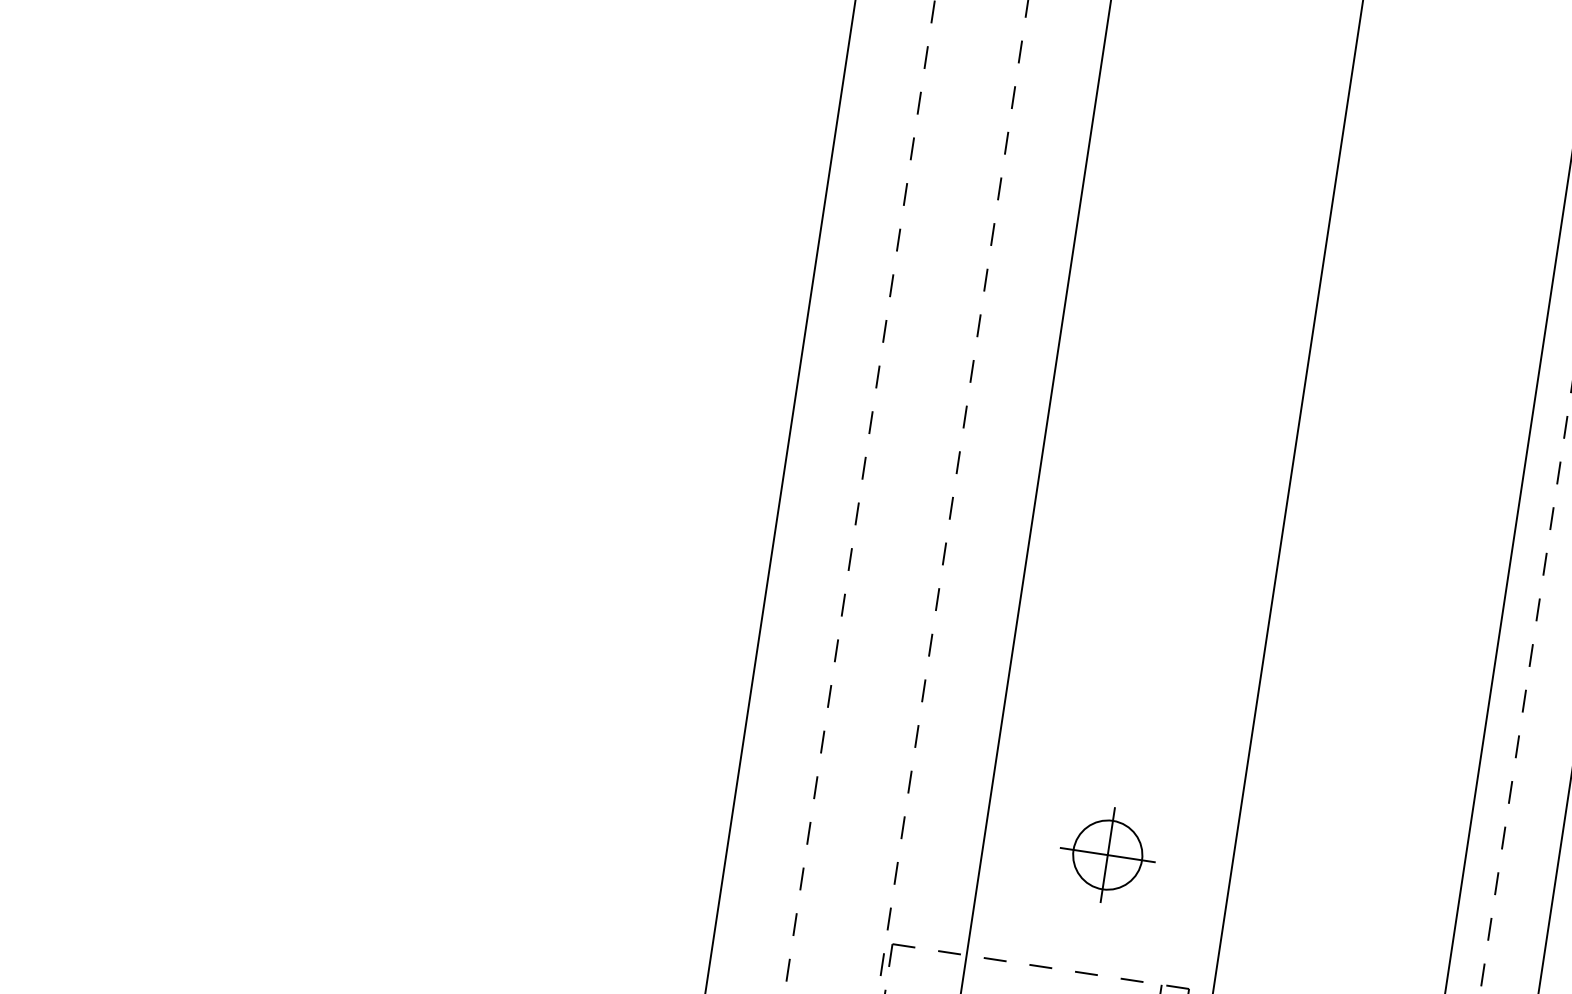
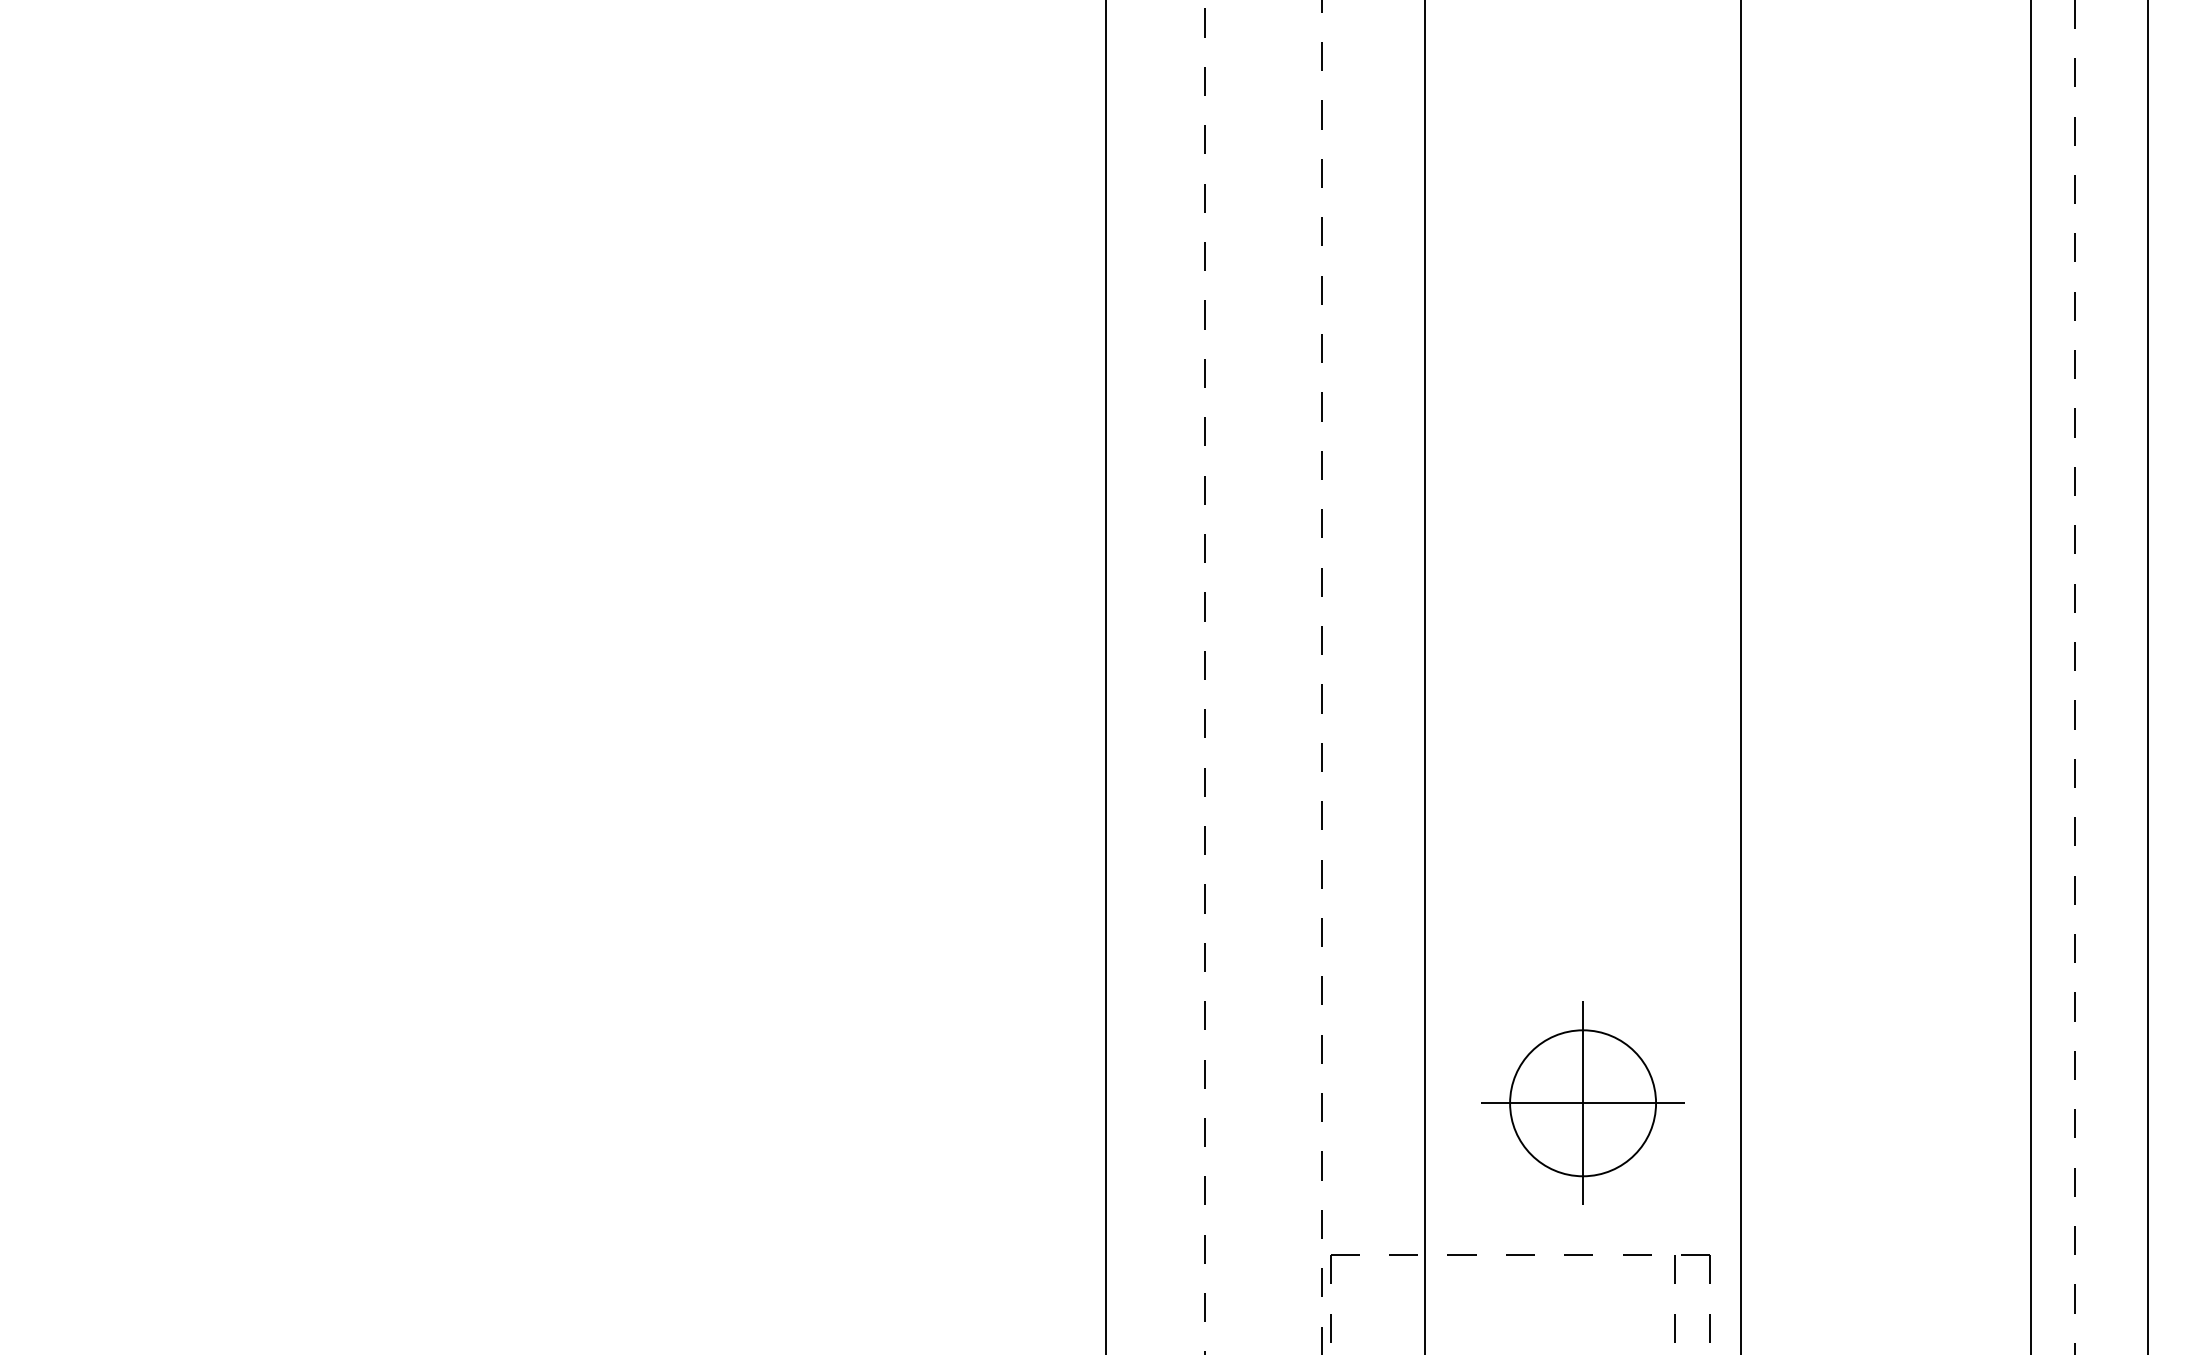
part: (1107, 854) -> (1582, 1102), size x1.67

